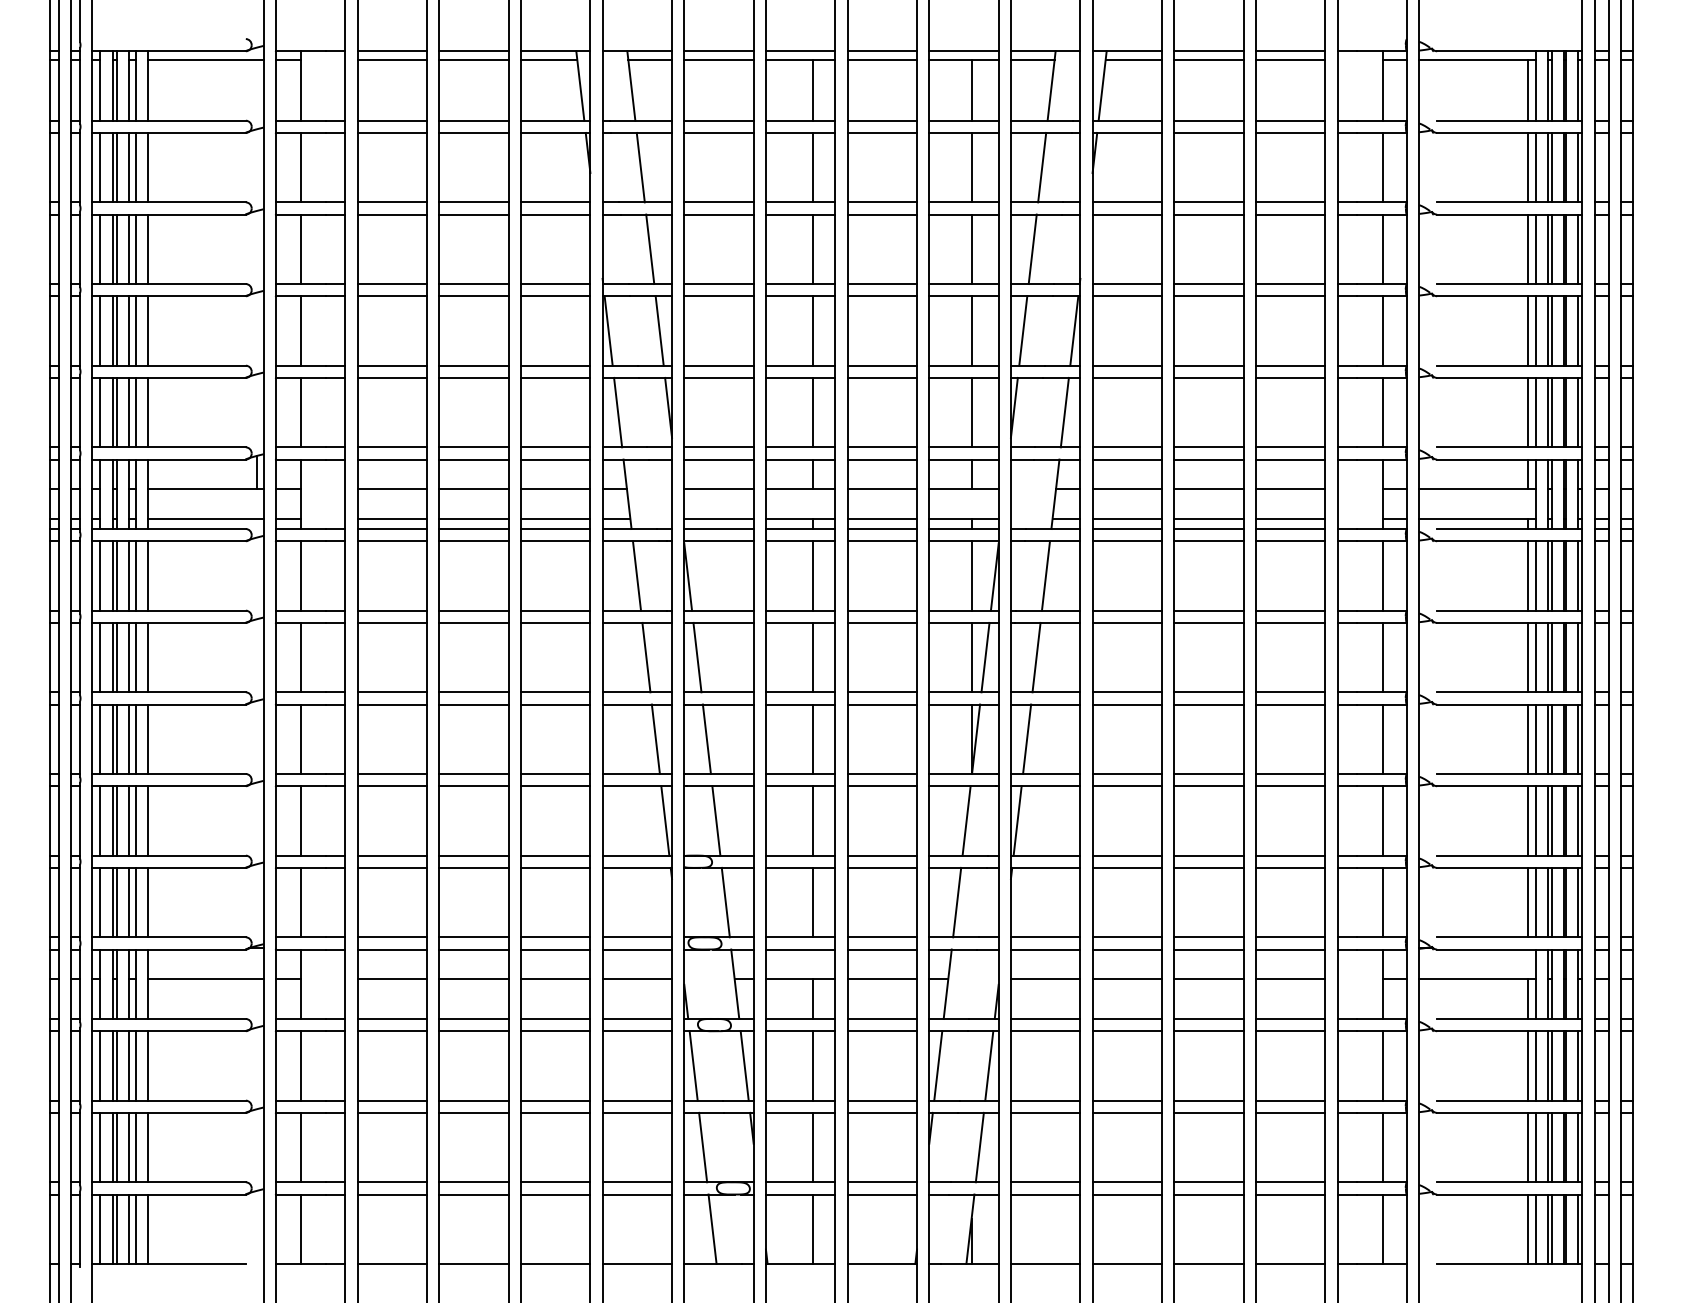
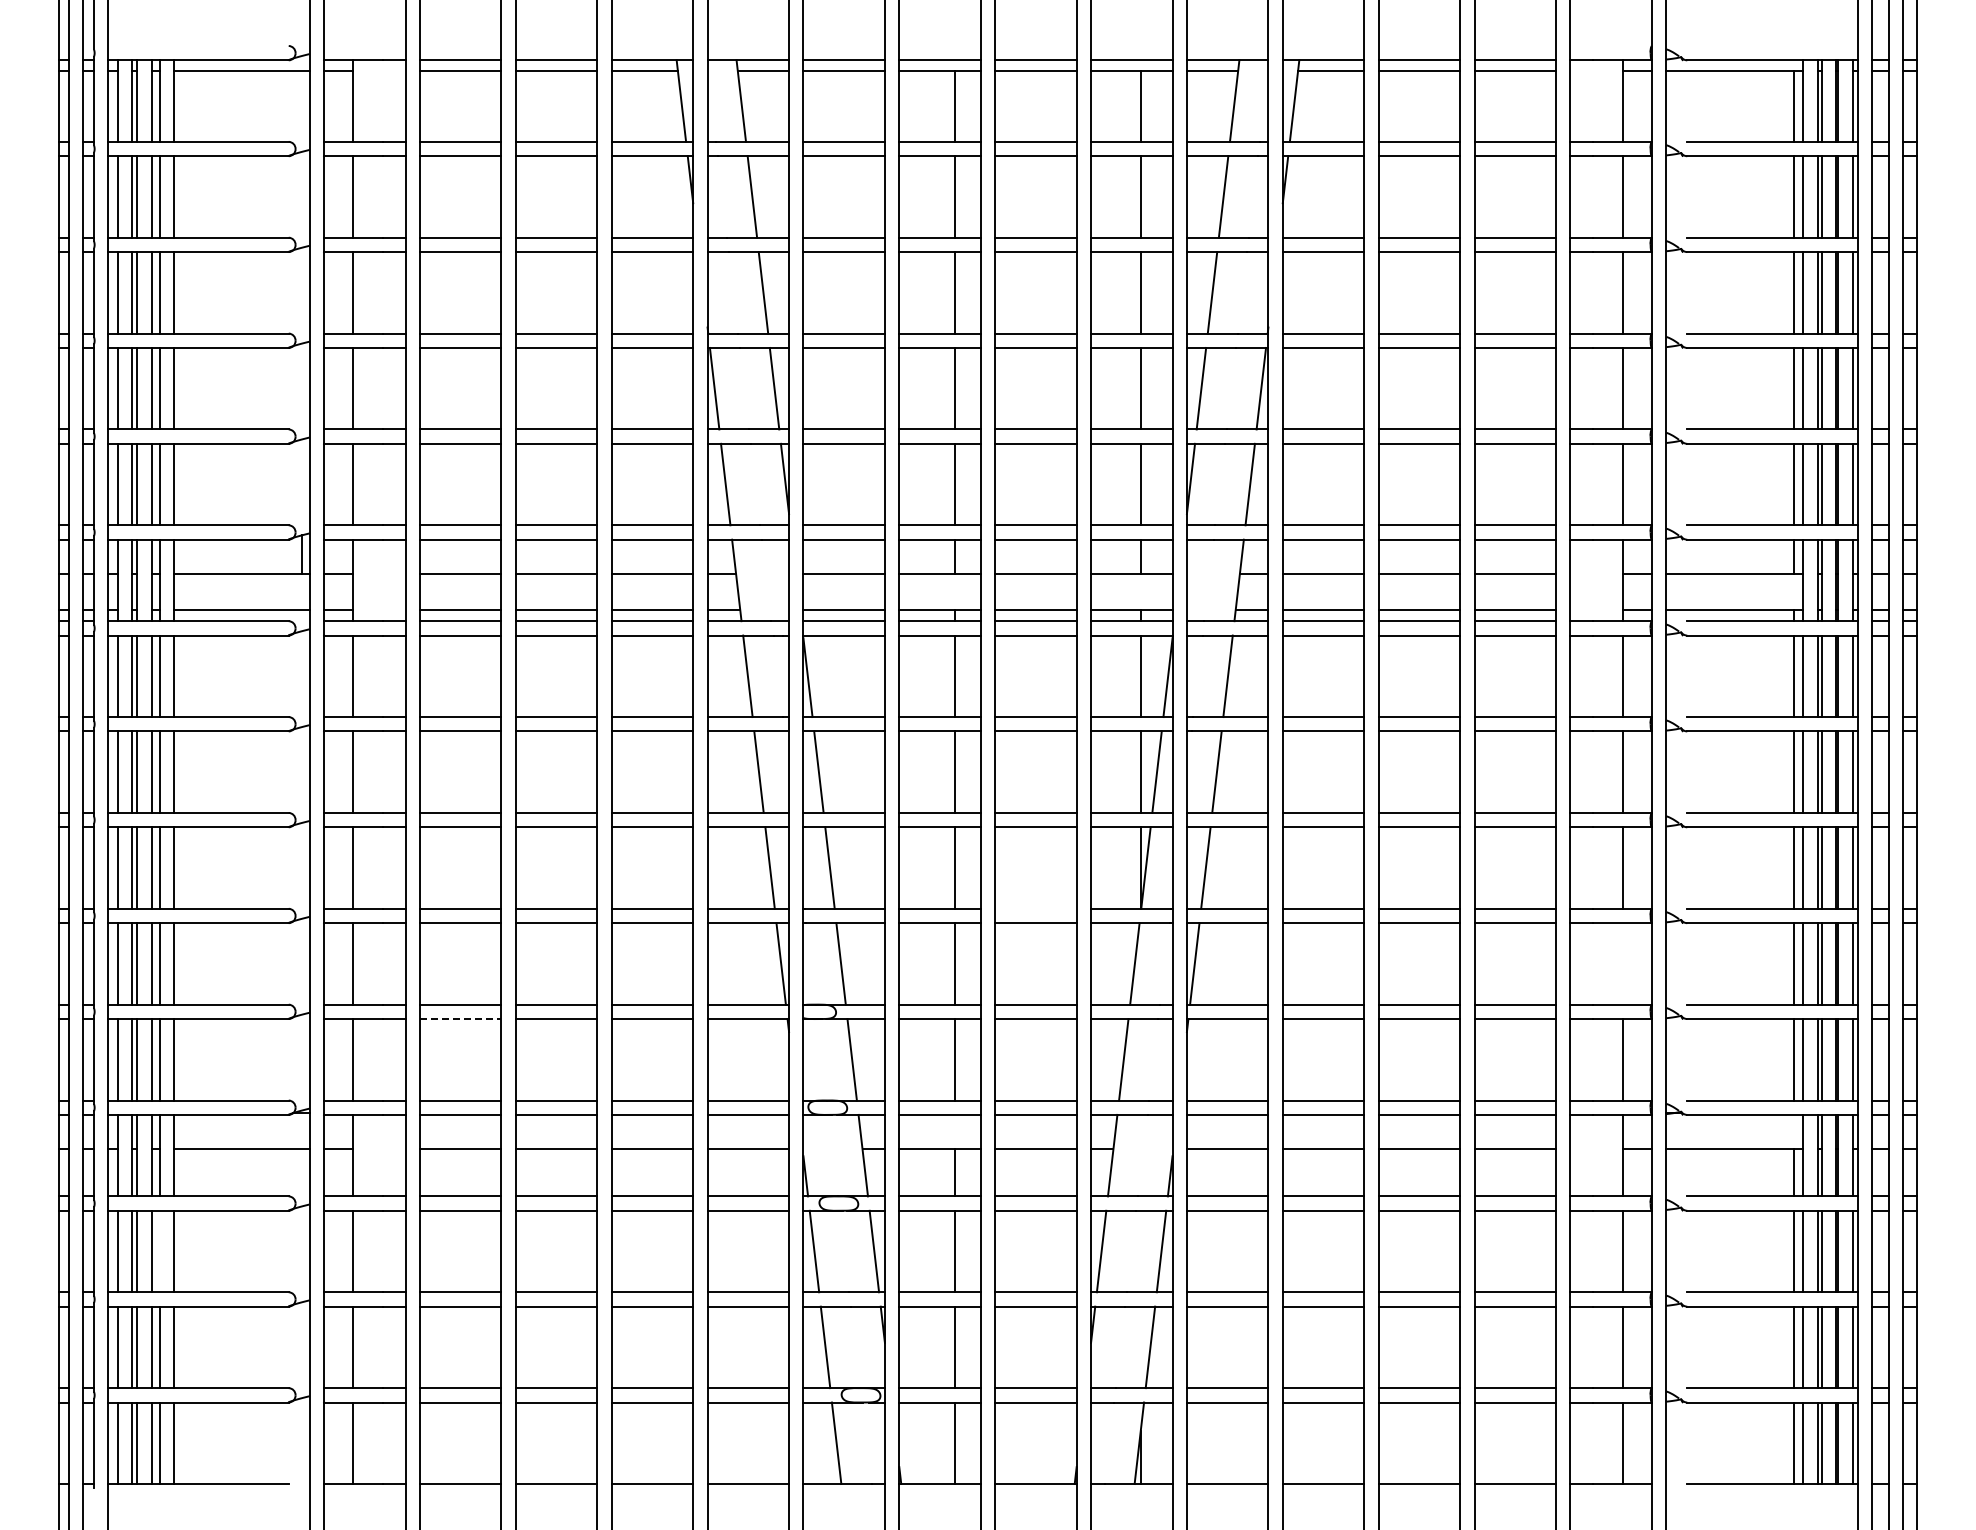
line: (881, 773) -> (1035, 908), removed
line: (1382, 820) -> (1623, 963), removed
line: (392, 868) -> (460, 1019), solid -> dashed
line: (135, 1065) -> (159, 1251), removed

